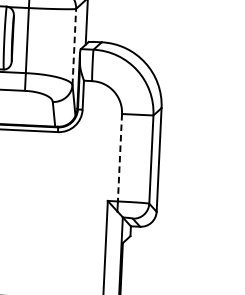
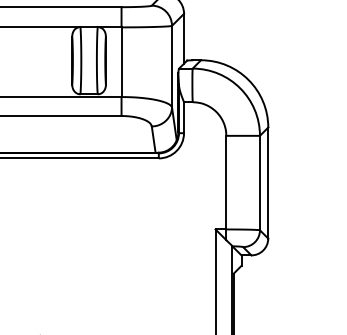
line: (74, 46) -> (172, 66), dashed -> solid
line: (120, 157) -> (226, 182), dashed -> solid

